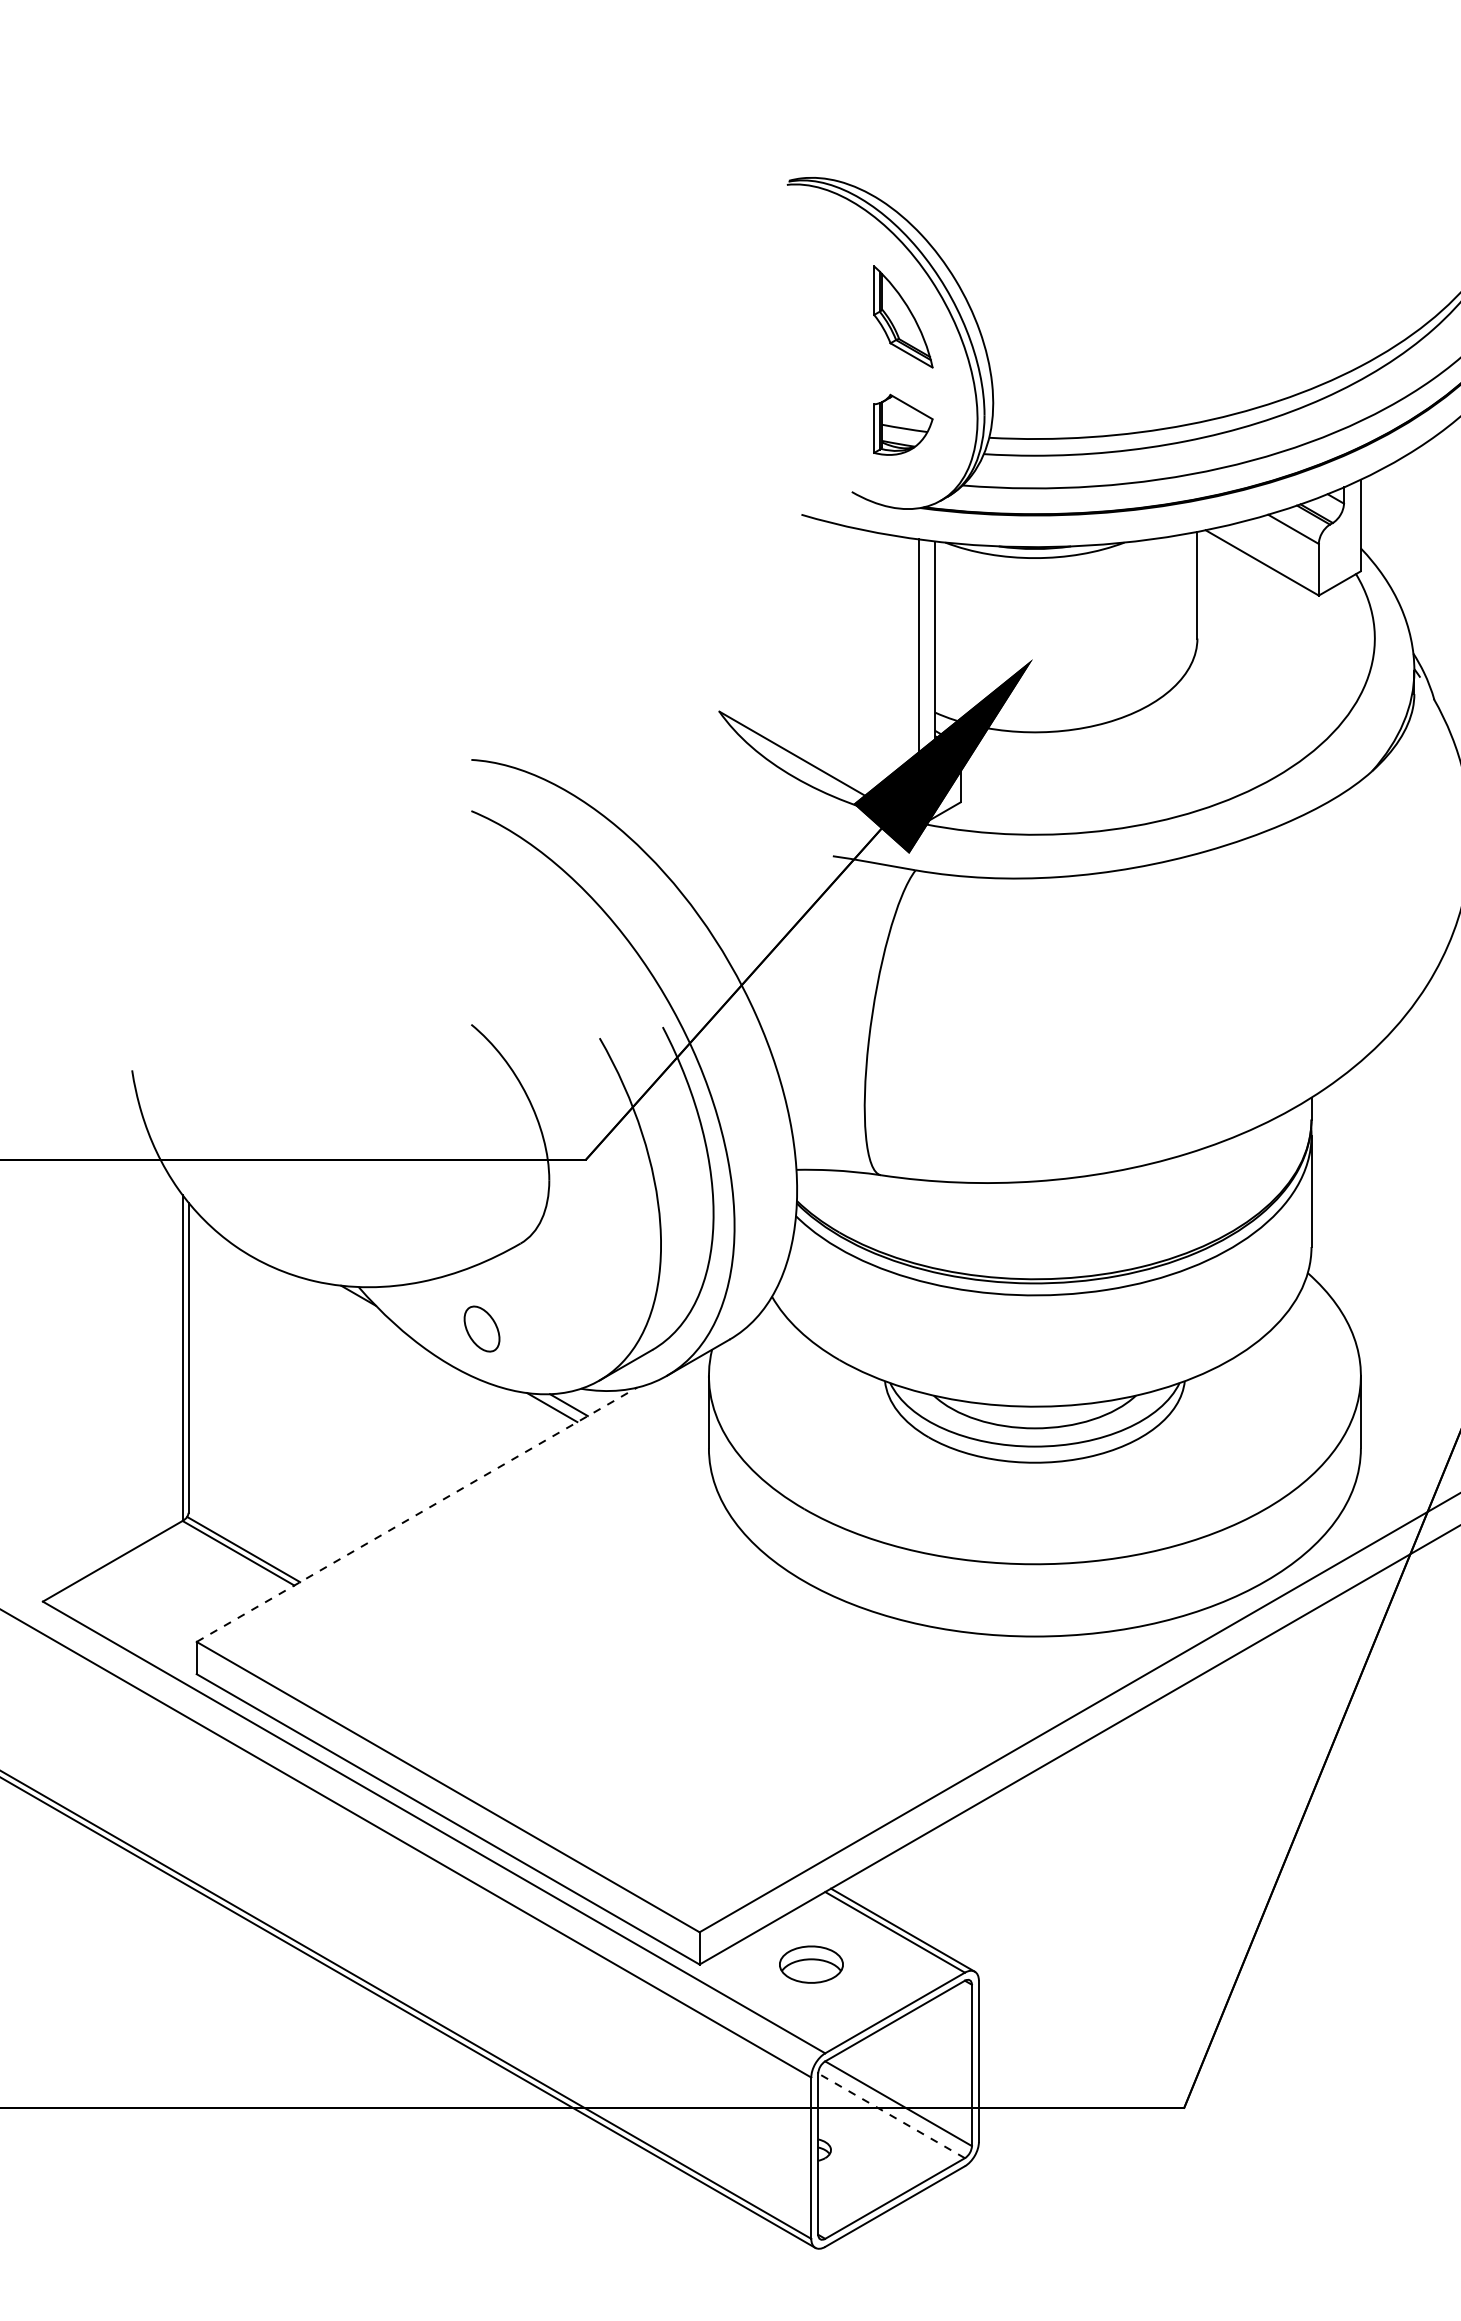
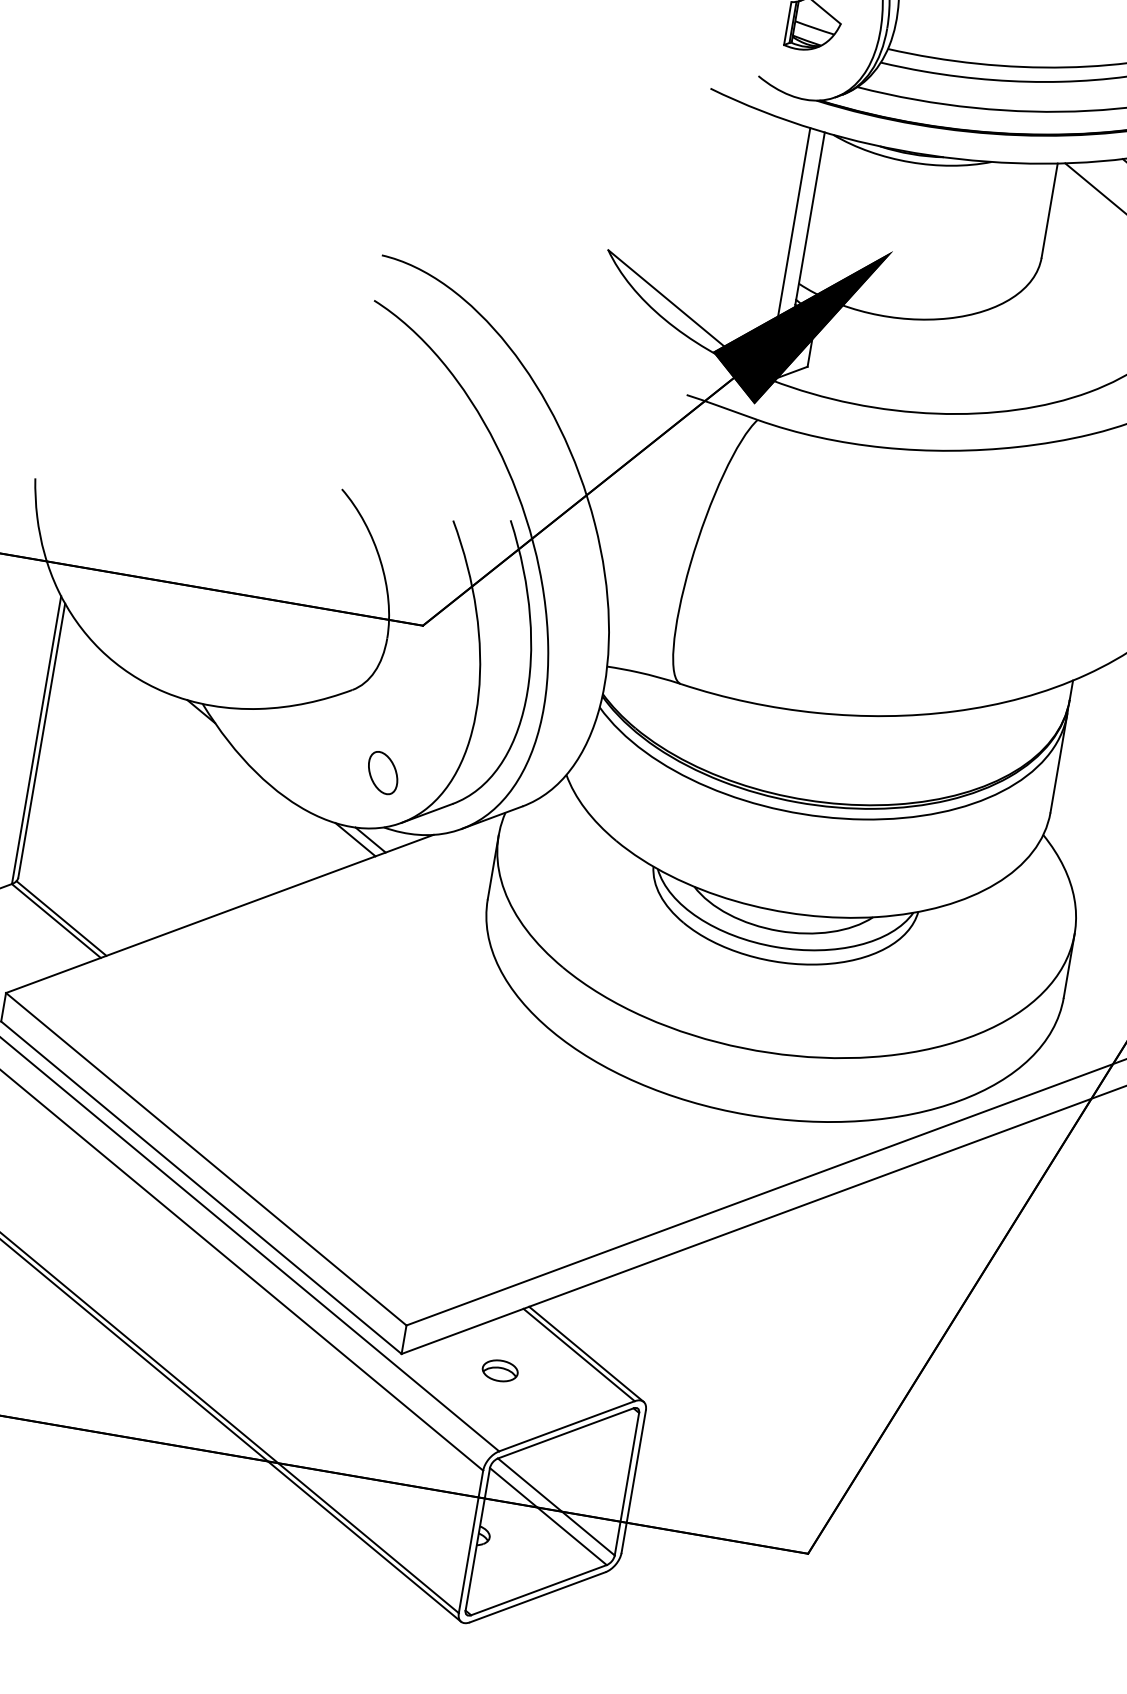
part: (481, 1328) -> (382, 772), moved
line: (417, 1514) -> (220, 913), dashed -> solid
part: (810, 1964) -> (499, 1370), size x0.62
line: (891, 2115) -> (548, 1516), dashed -> solid

